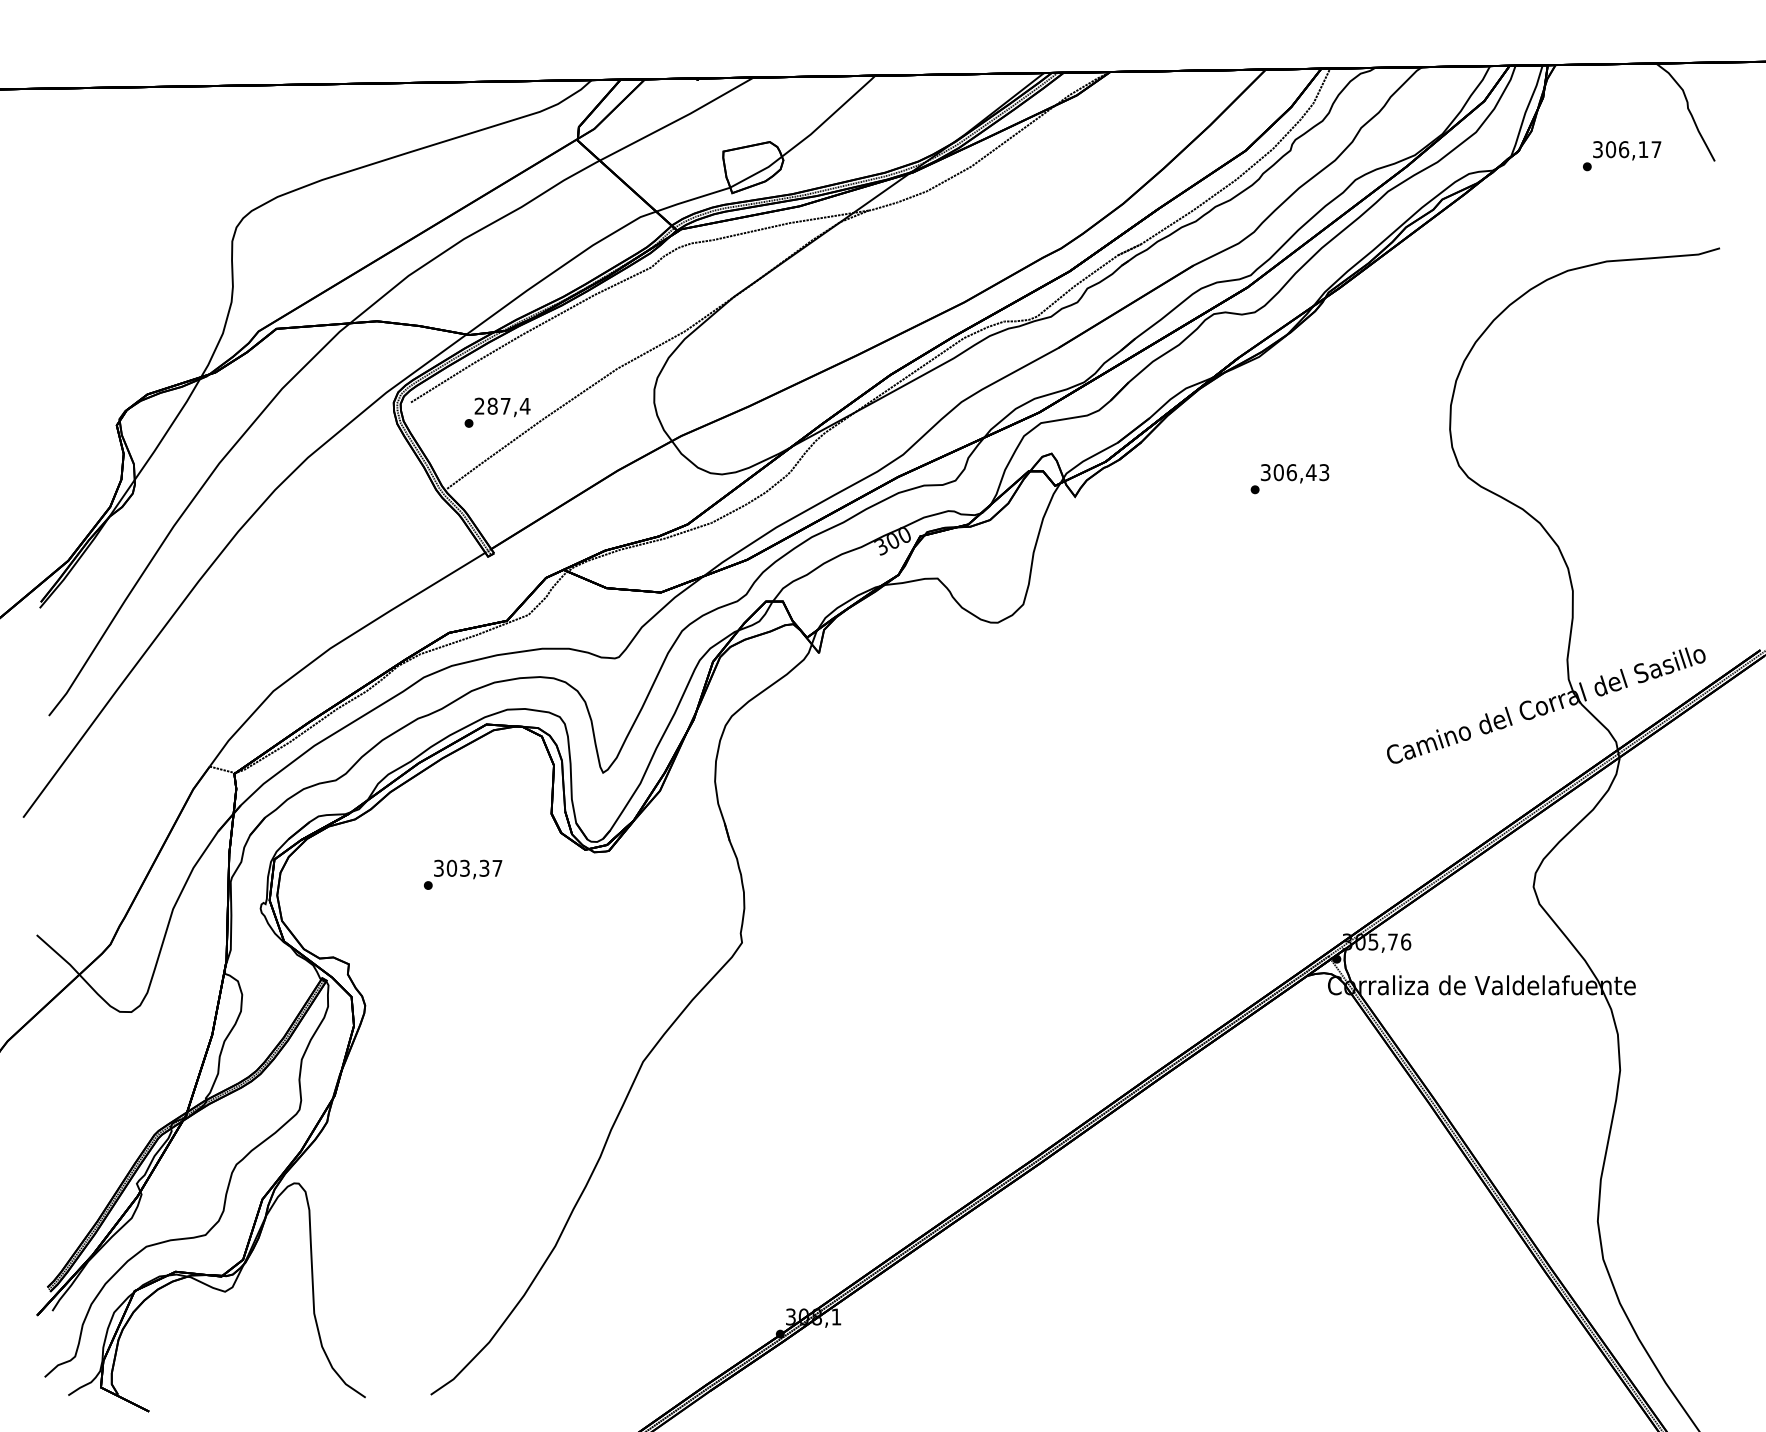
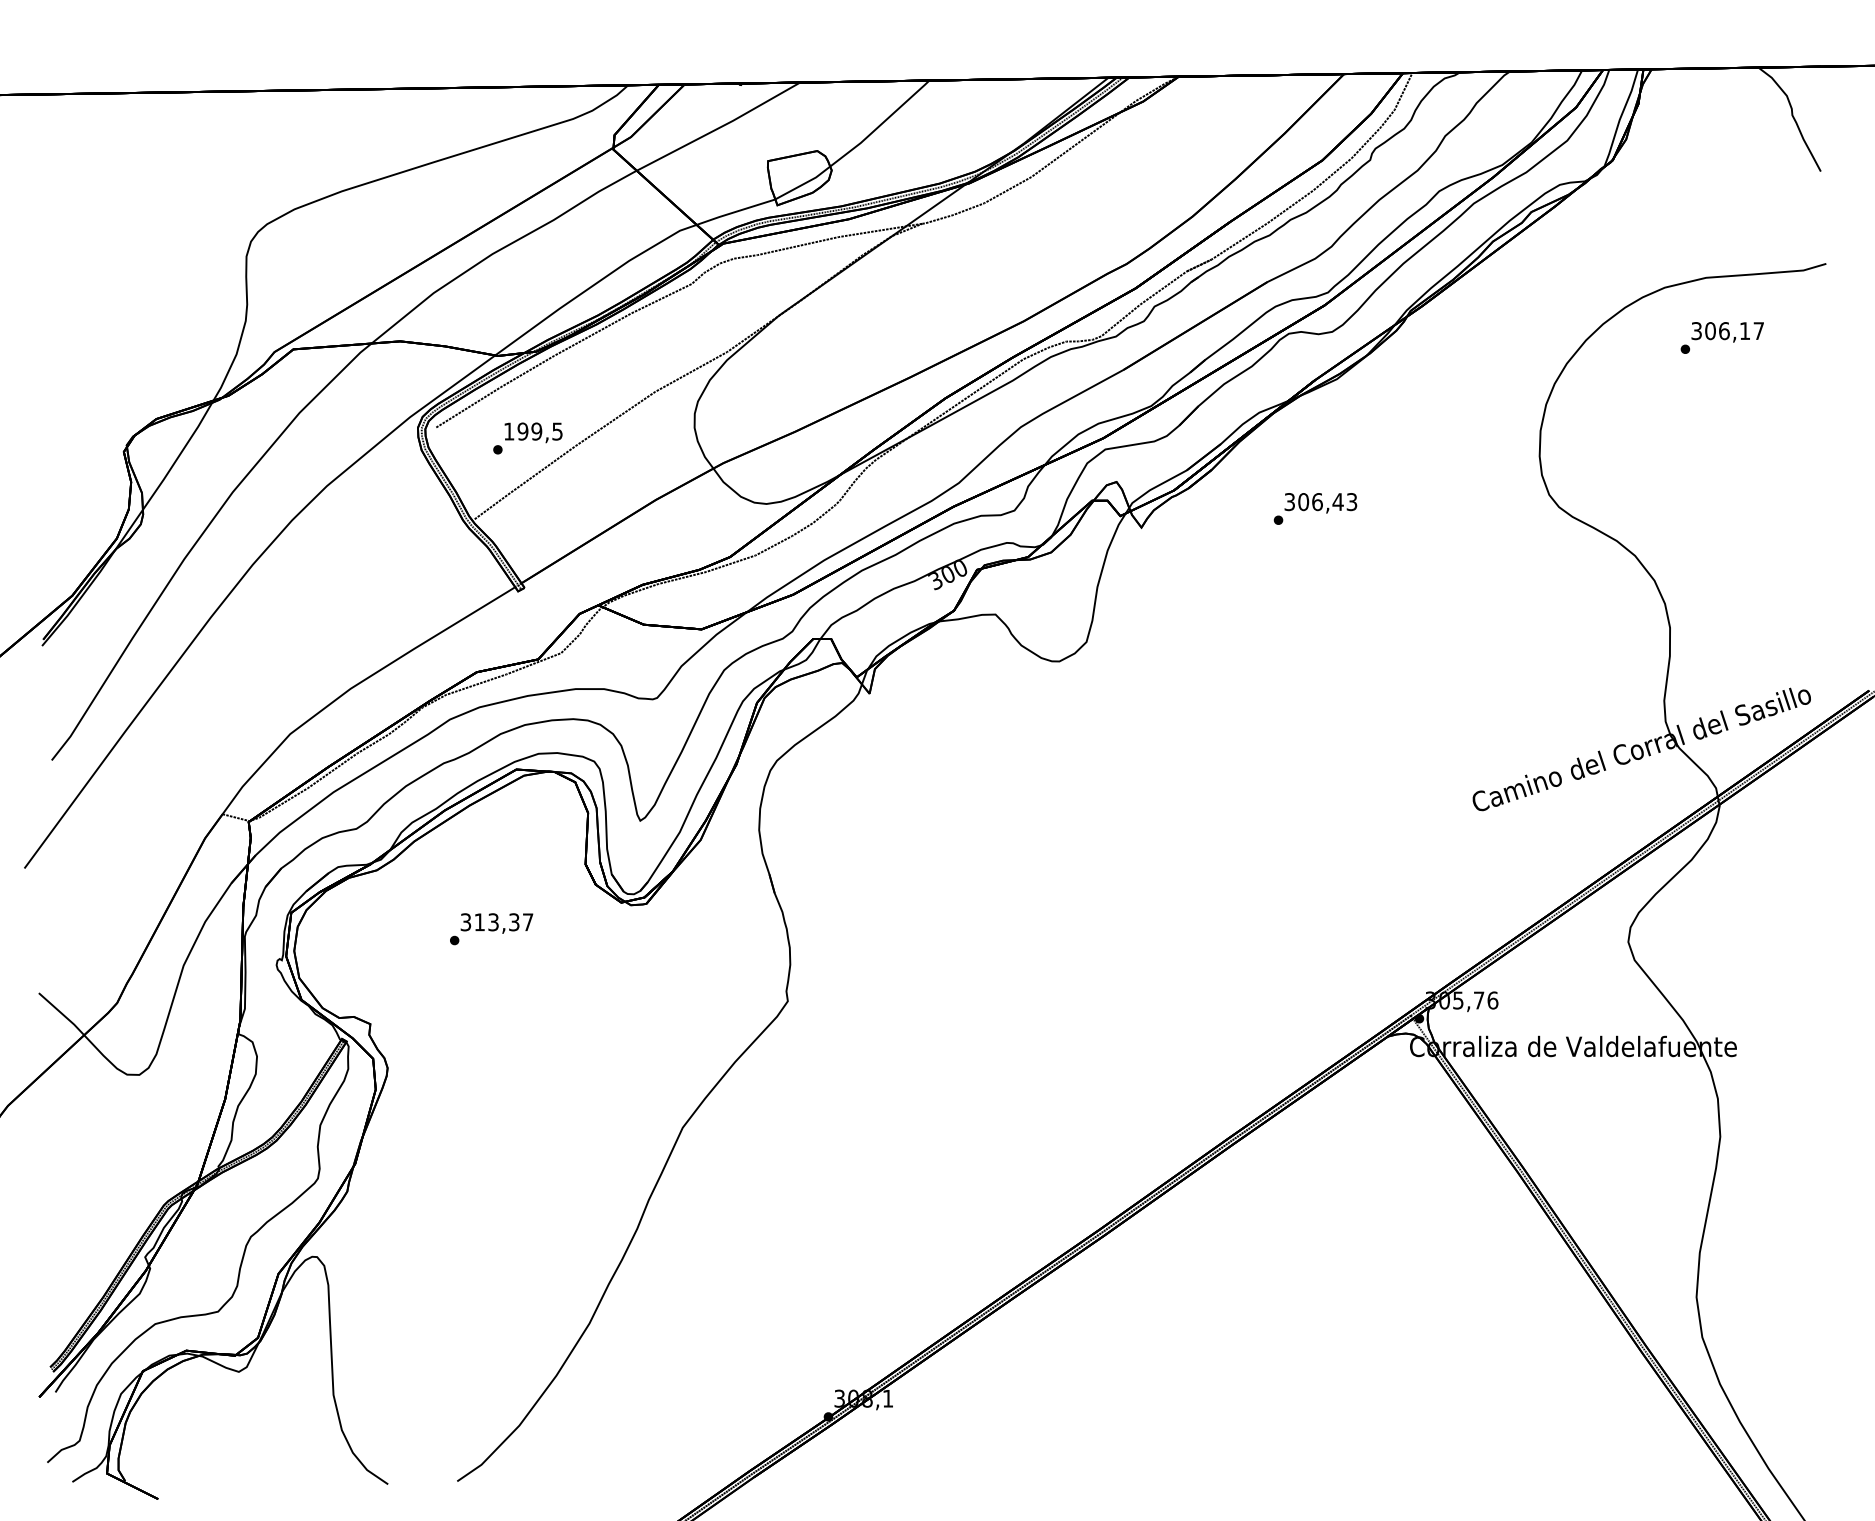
text: (1622, 156) -> (1722, 338), moved
text: (502, 405) -> (533, 430), 287,4 -> 199,5
text: (1289, 479) -> (1315, 509), moved
text: (451, 867) -> (479, 921), 303,37 -> 313,37

